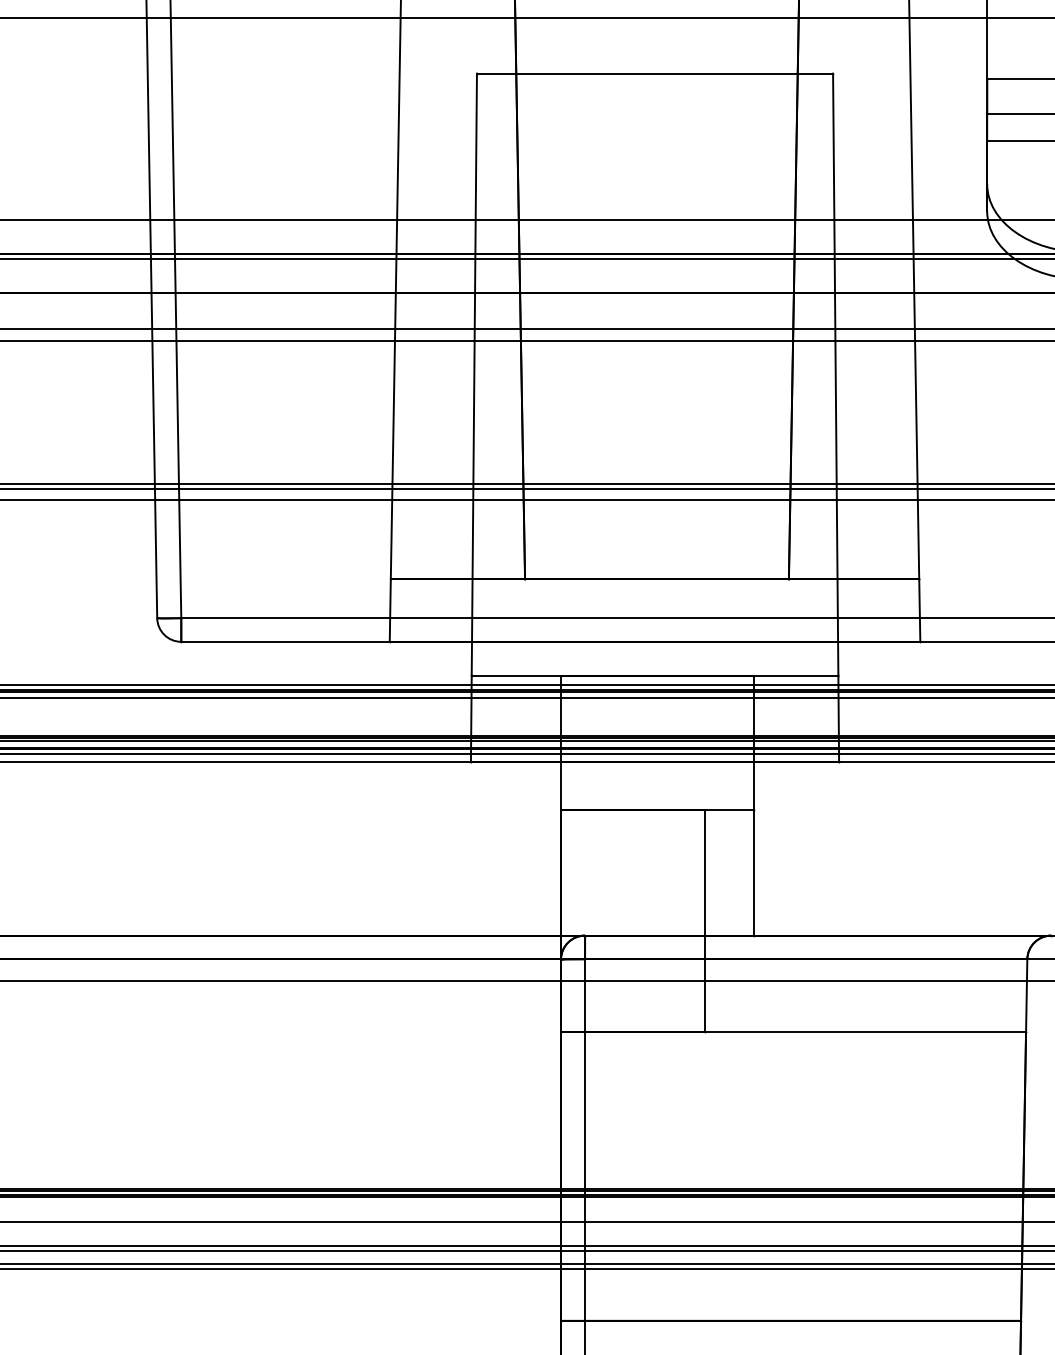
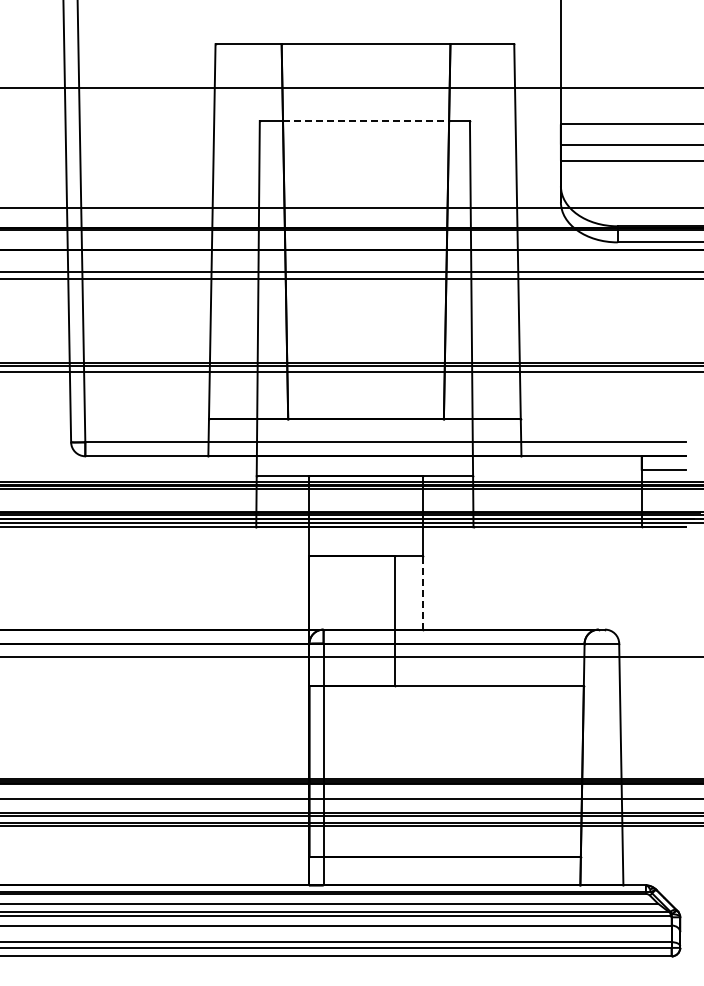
line: (657, 72) -> (366, 120), solid -> dashed
line: (754, 872) -> (423, 592), solid -> dashed

